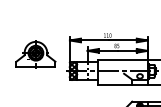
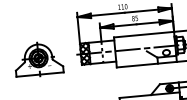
part: (35, 54) -> (38, 59), moved

